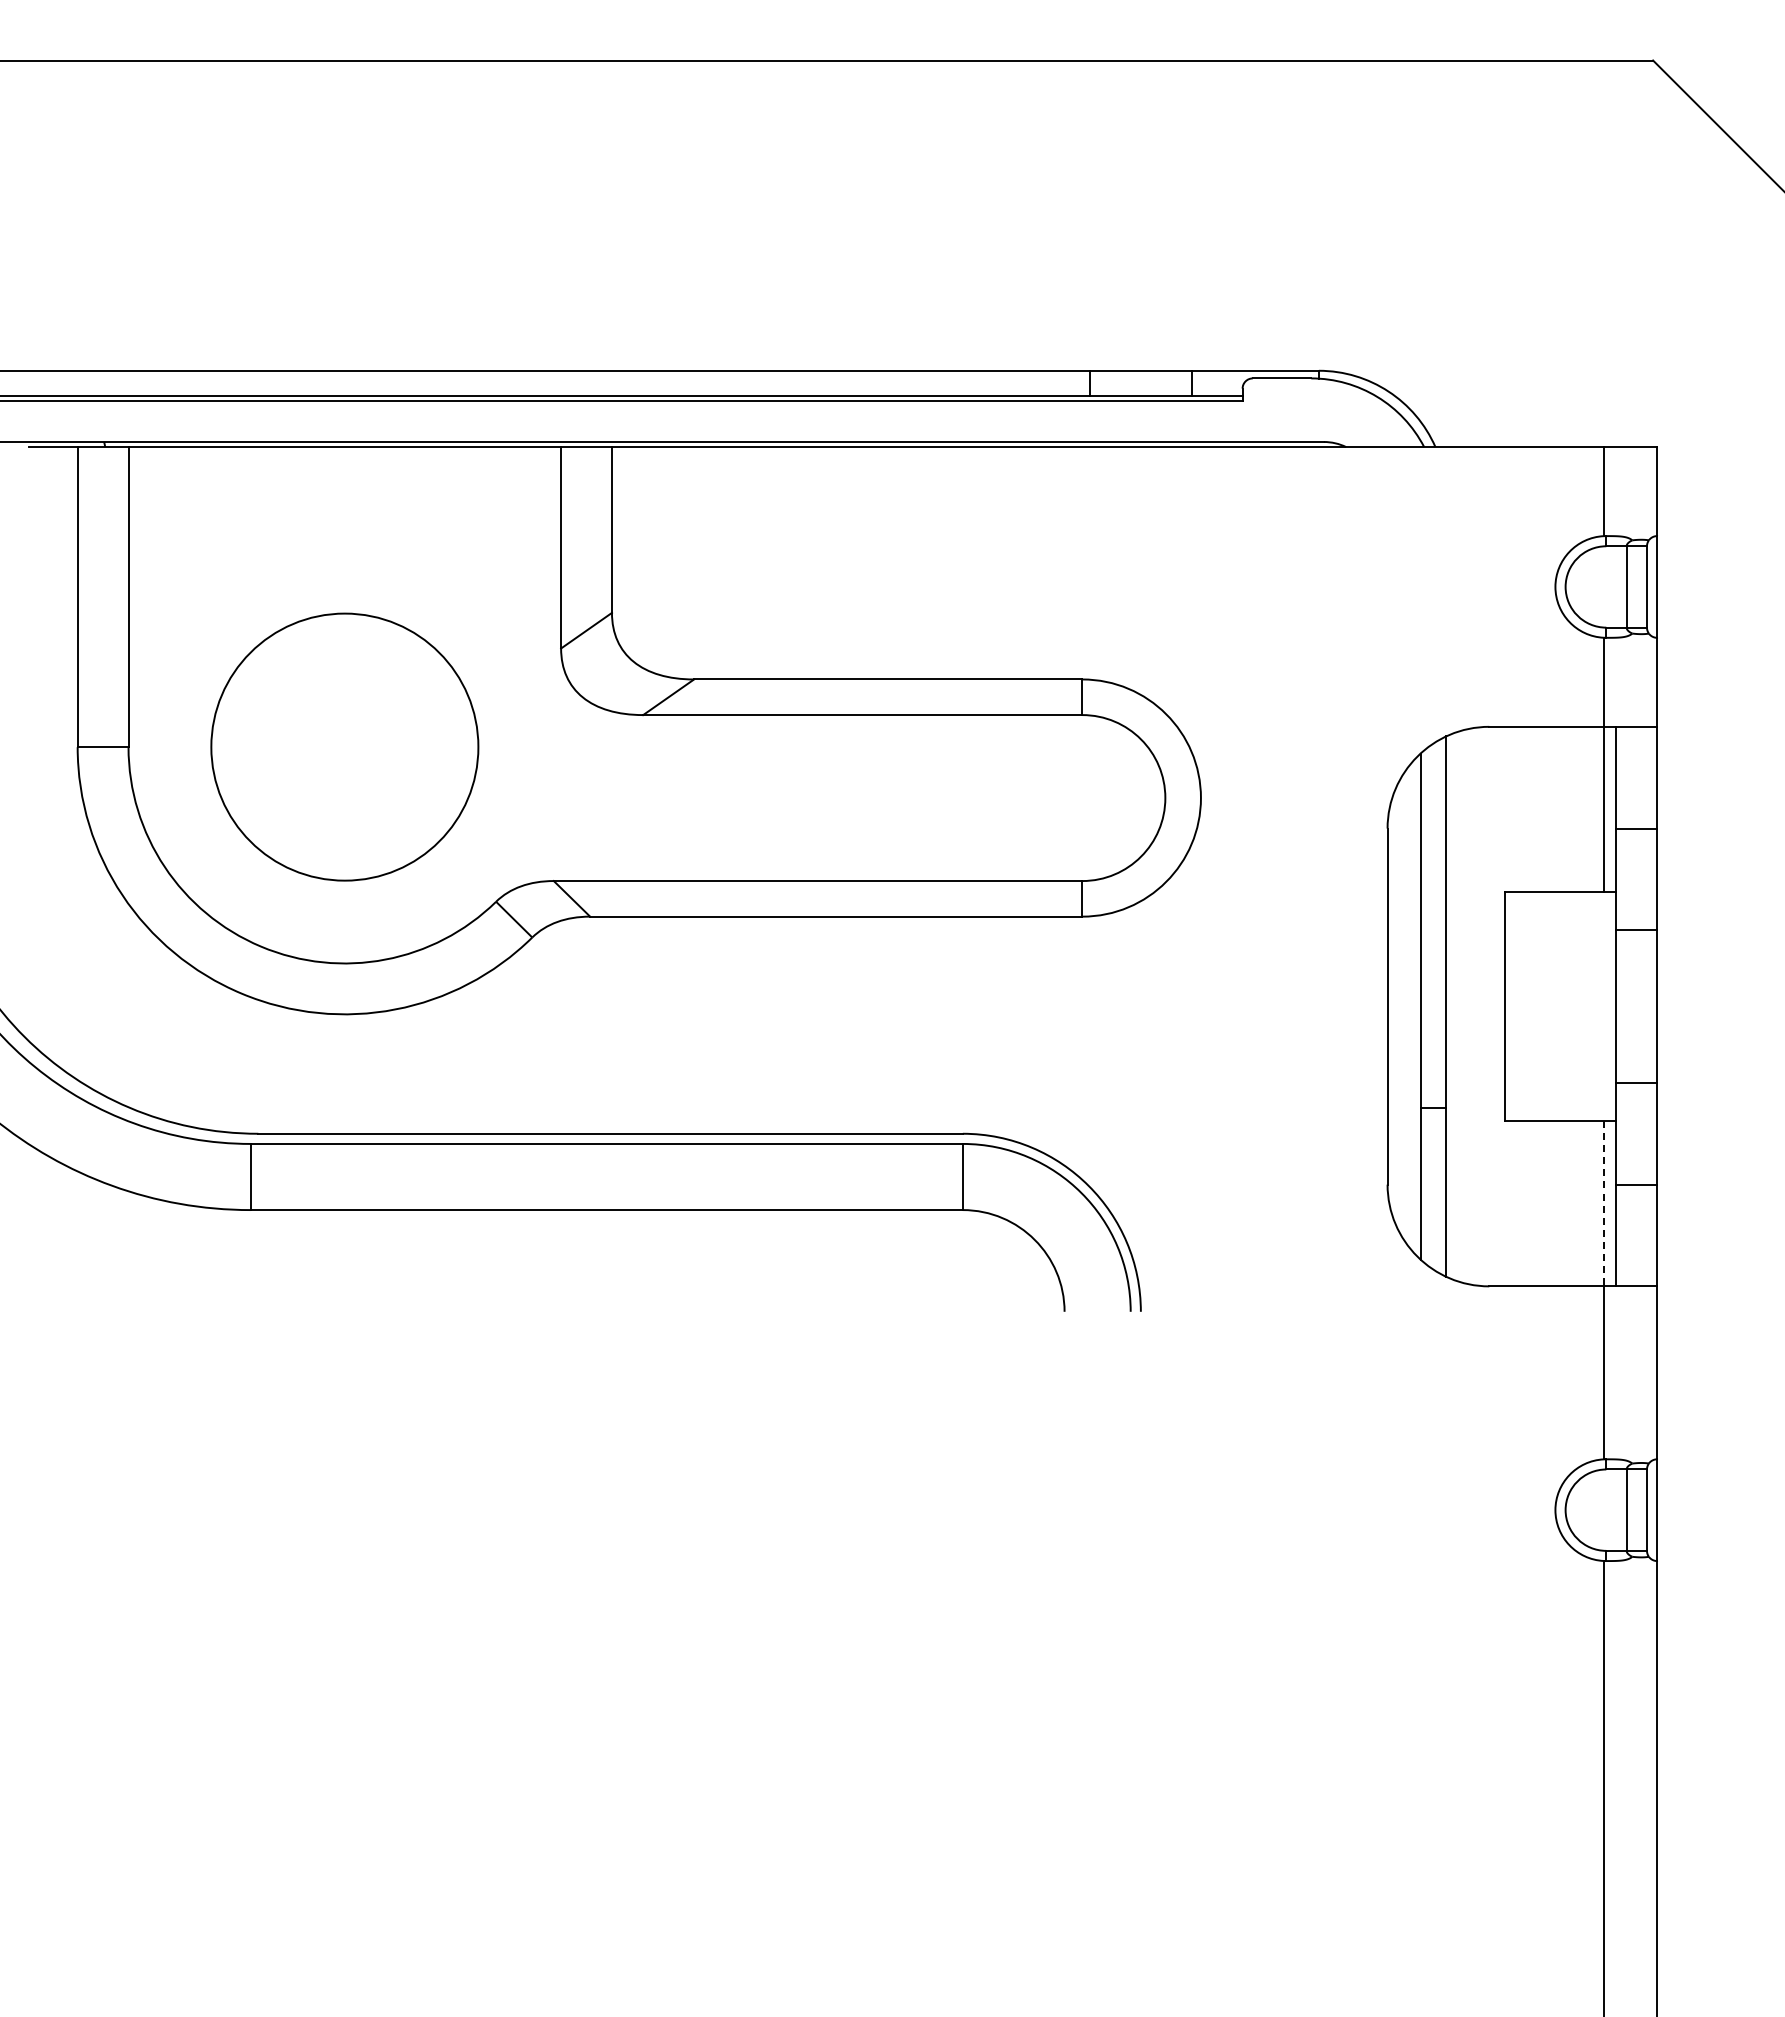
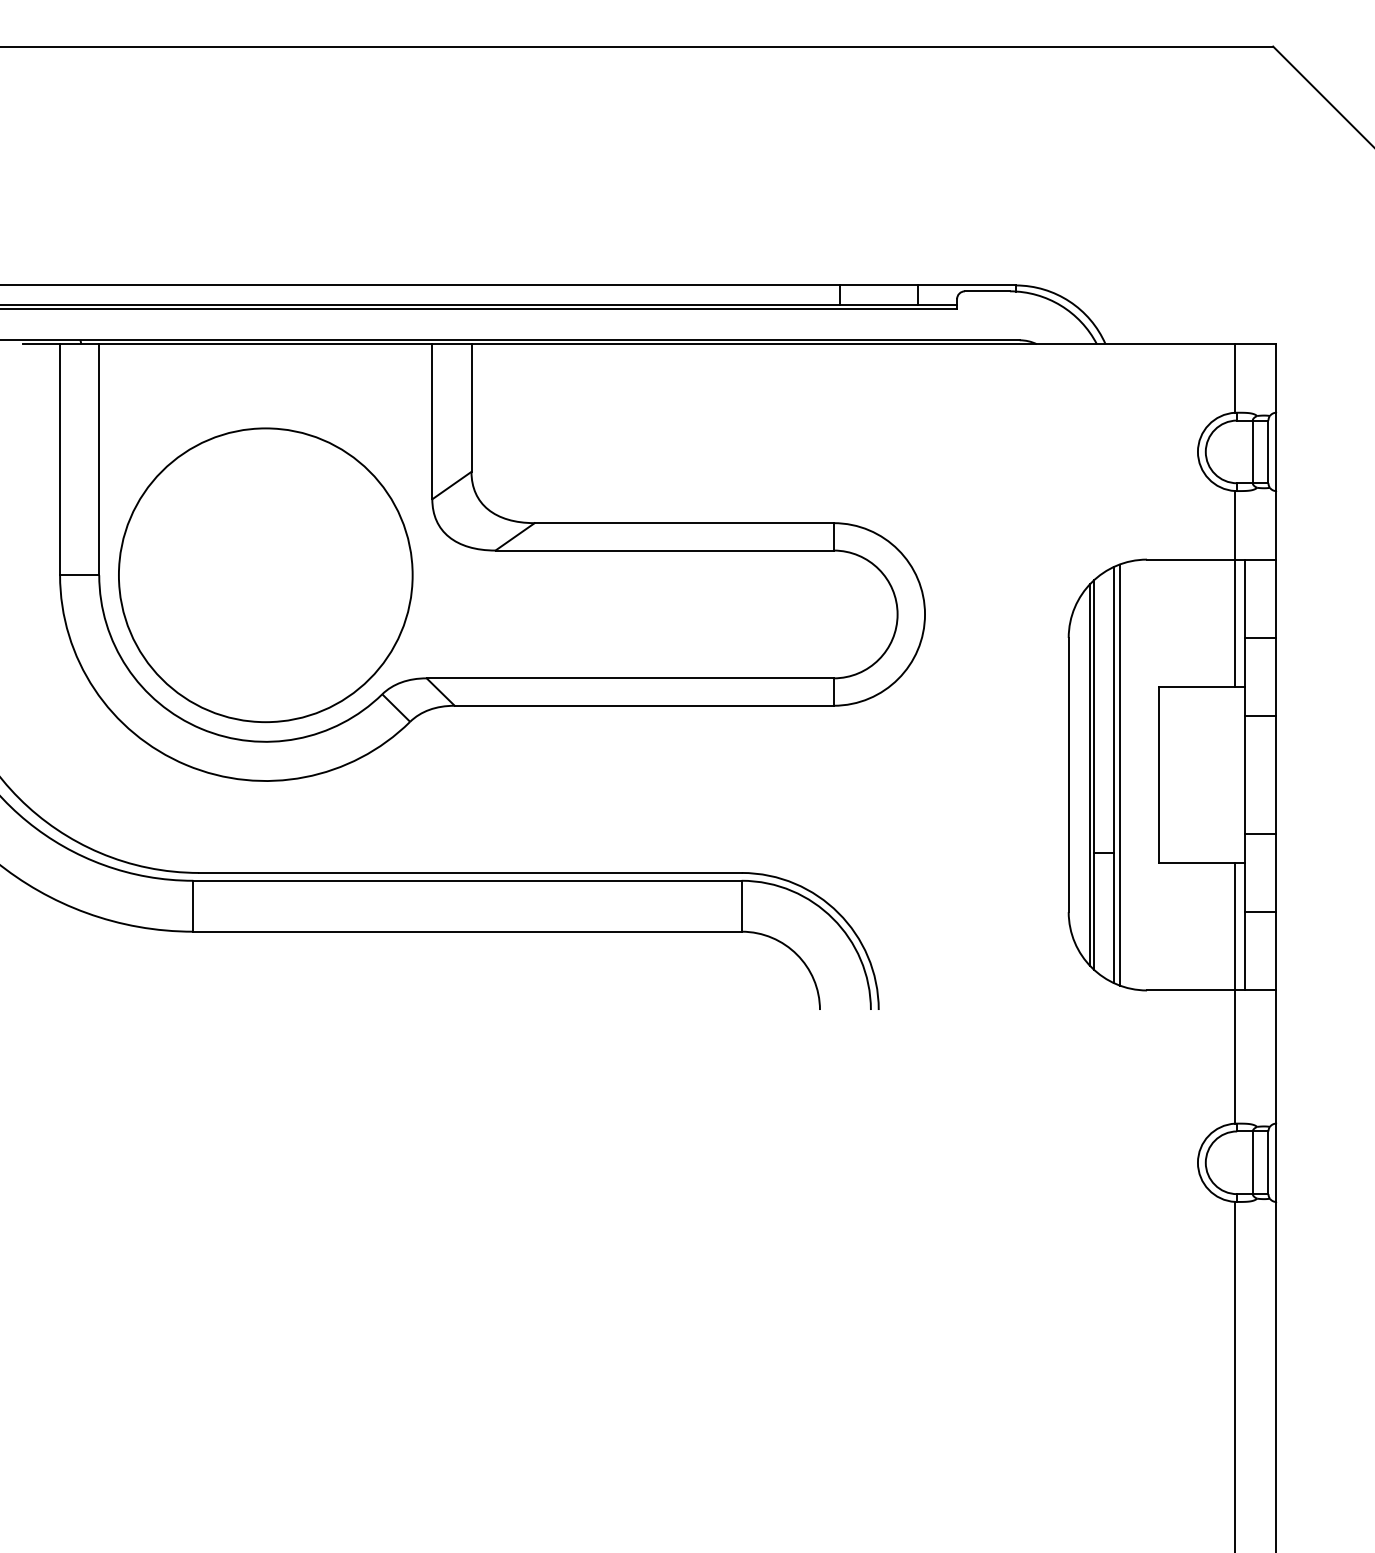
circle: (344, 746) -> (265, 574), size x1.43
line: (1415, 1006) -> (1090, 774), added
line: (1453, 1006) -> (1119, 774), added
line: (1603, 1203) -> (1234, 926), dashed -> solid

